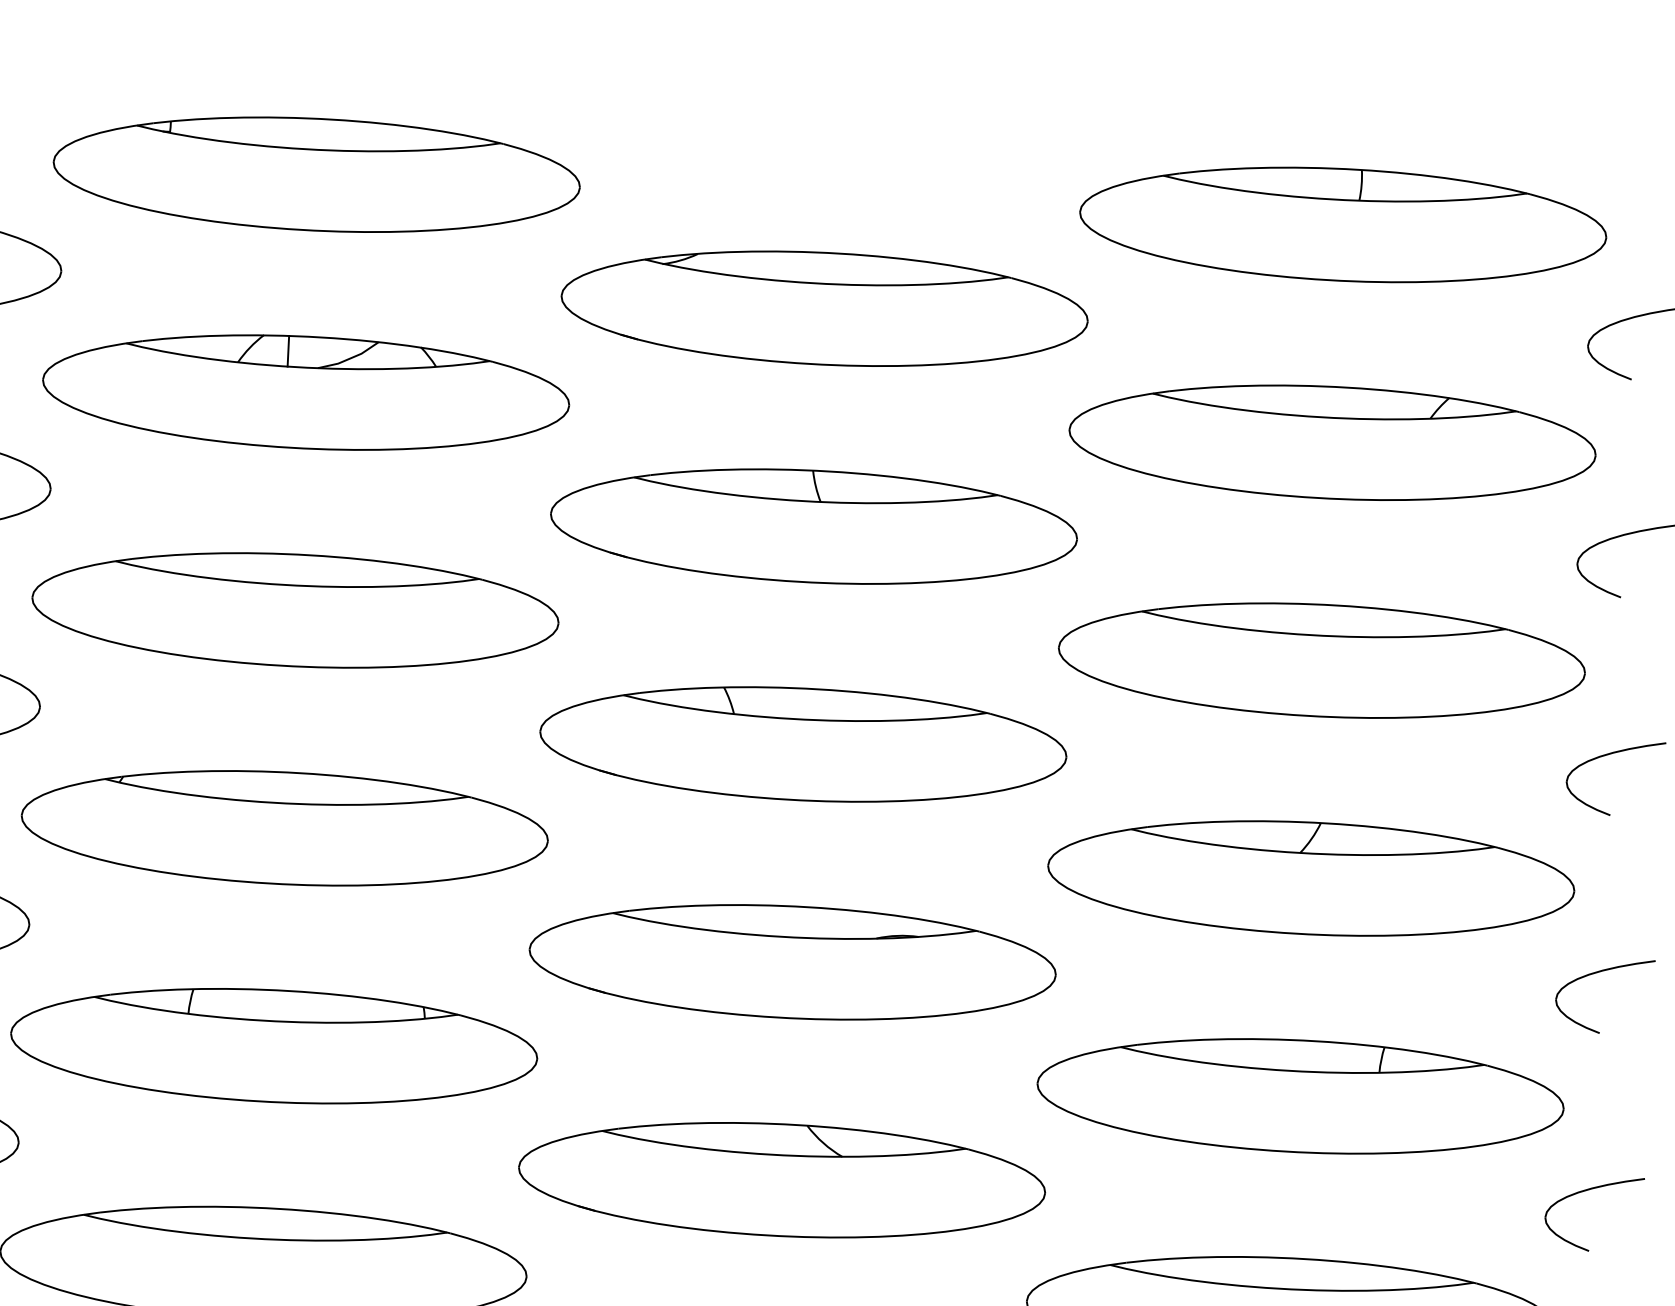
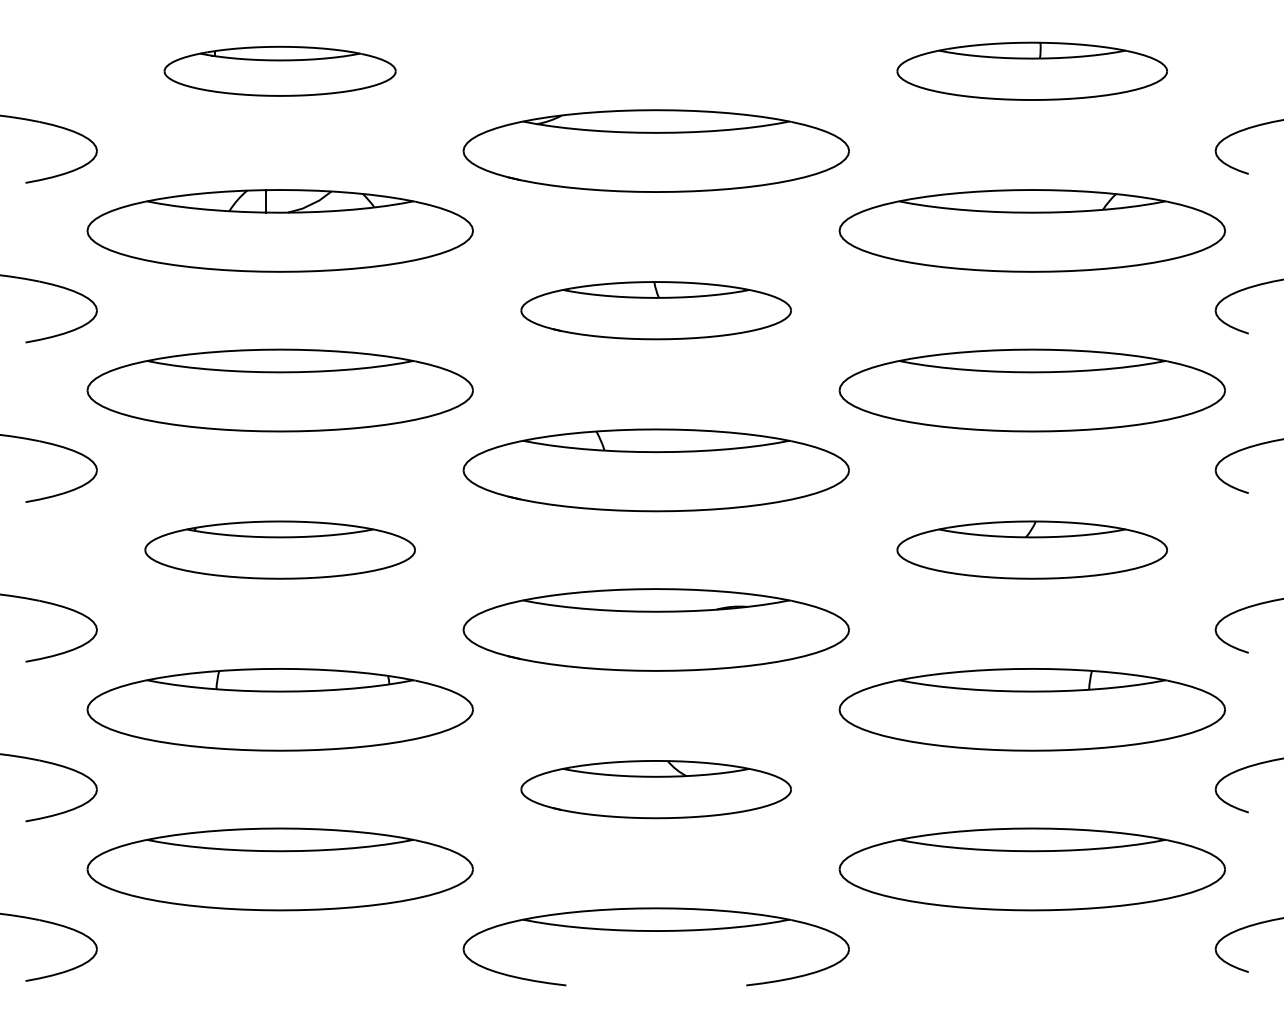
part: (315, 174) -> (279, 71), size x0.6
part: (1342, 225) -> (1031, 71), size x0.7
part: (812, 526) -> (655, 310), size x0.7
part: (283, 827) -> (279, 549), size x0.7
part: (1310, 877) -> (1031, 549), size x0.7
part: (780, 1179) -> (655, 789), size x0.7

